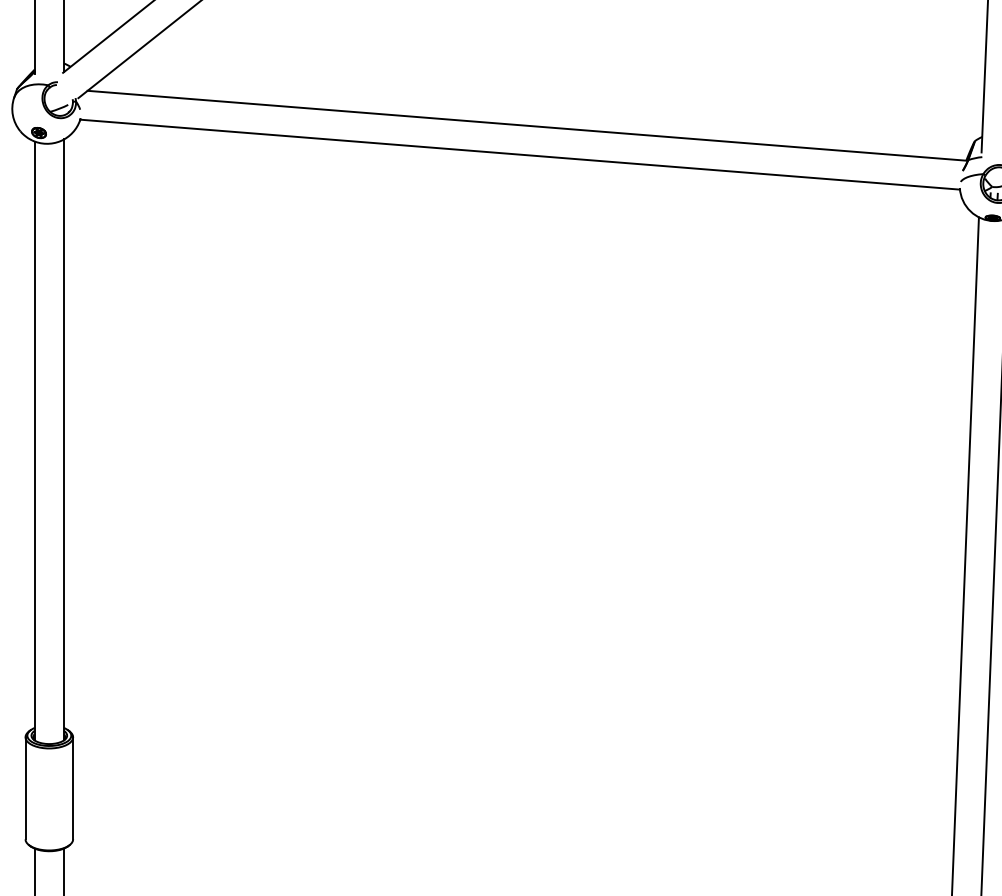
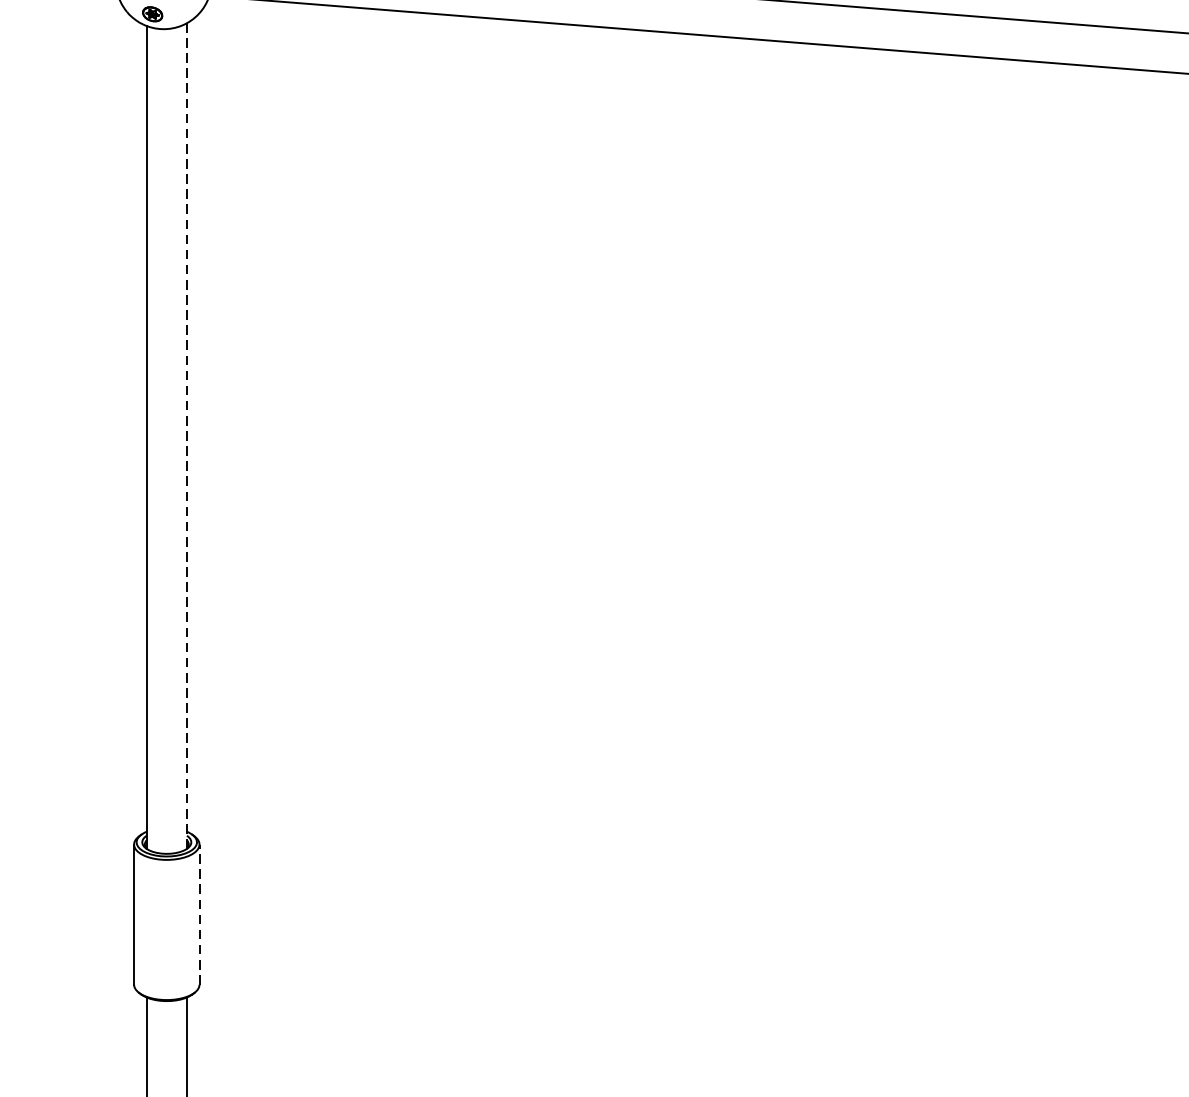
line: (64, 439) -> (187, 435), solid -> dashed
line: (73, 787) -> (200, 913), solid -> dashed

